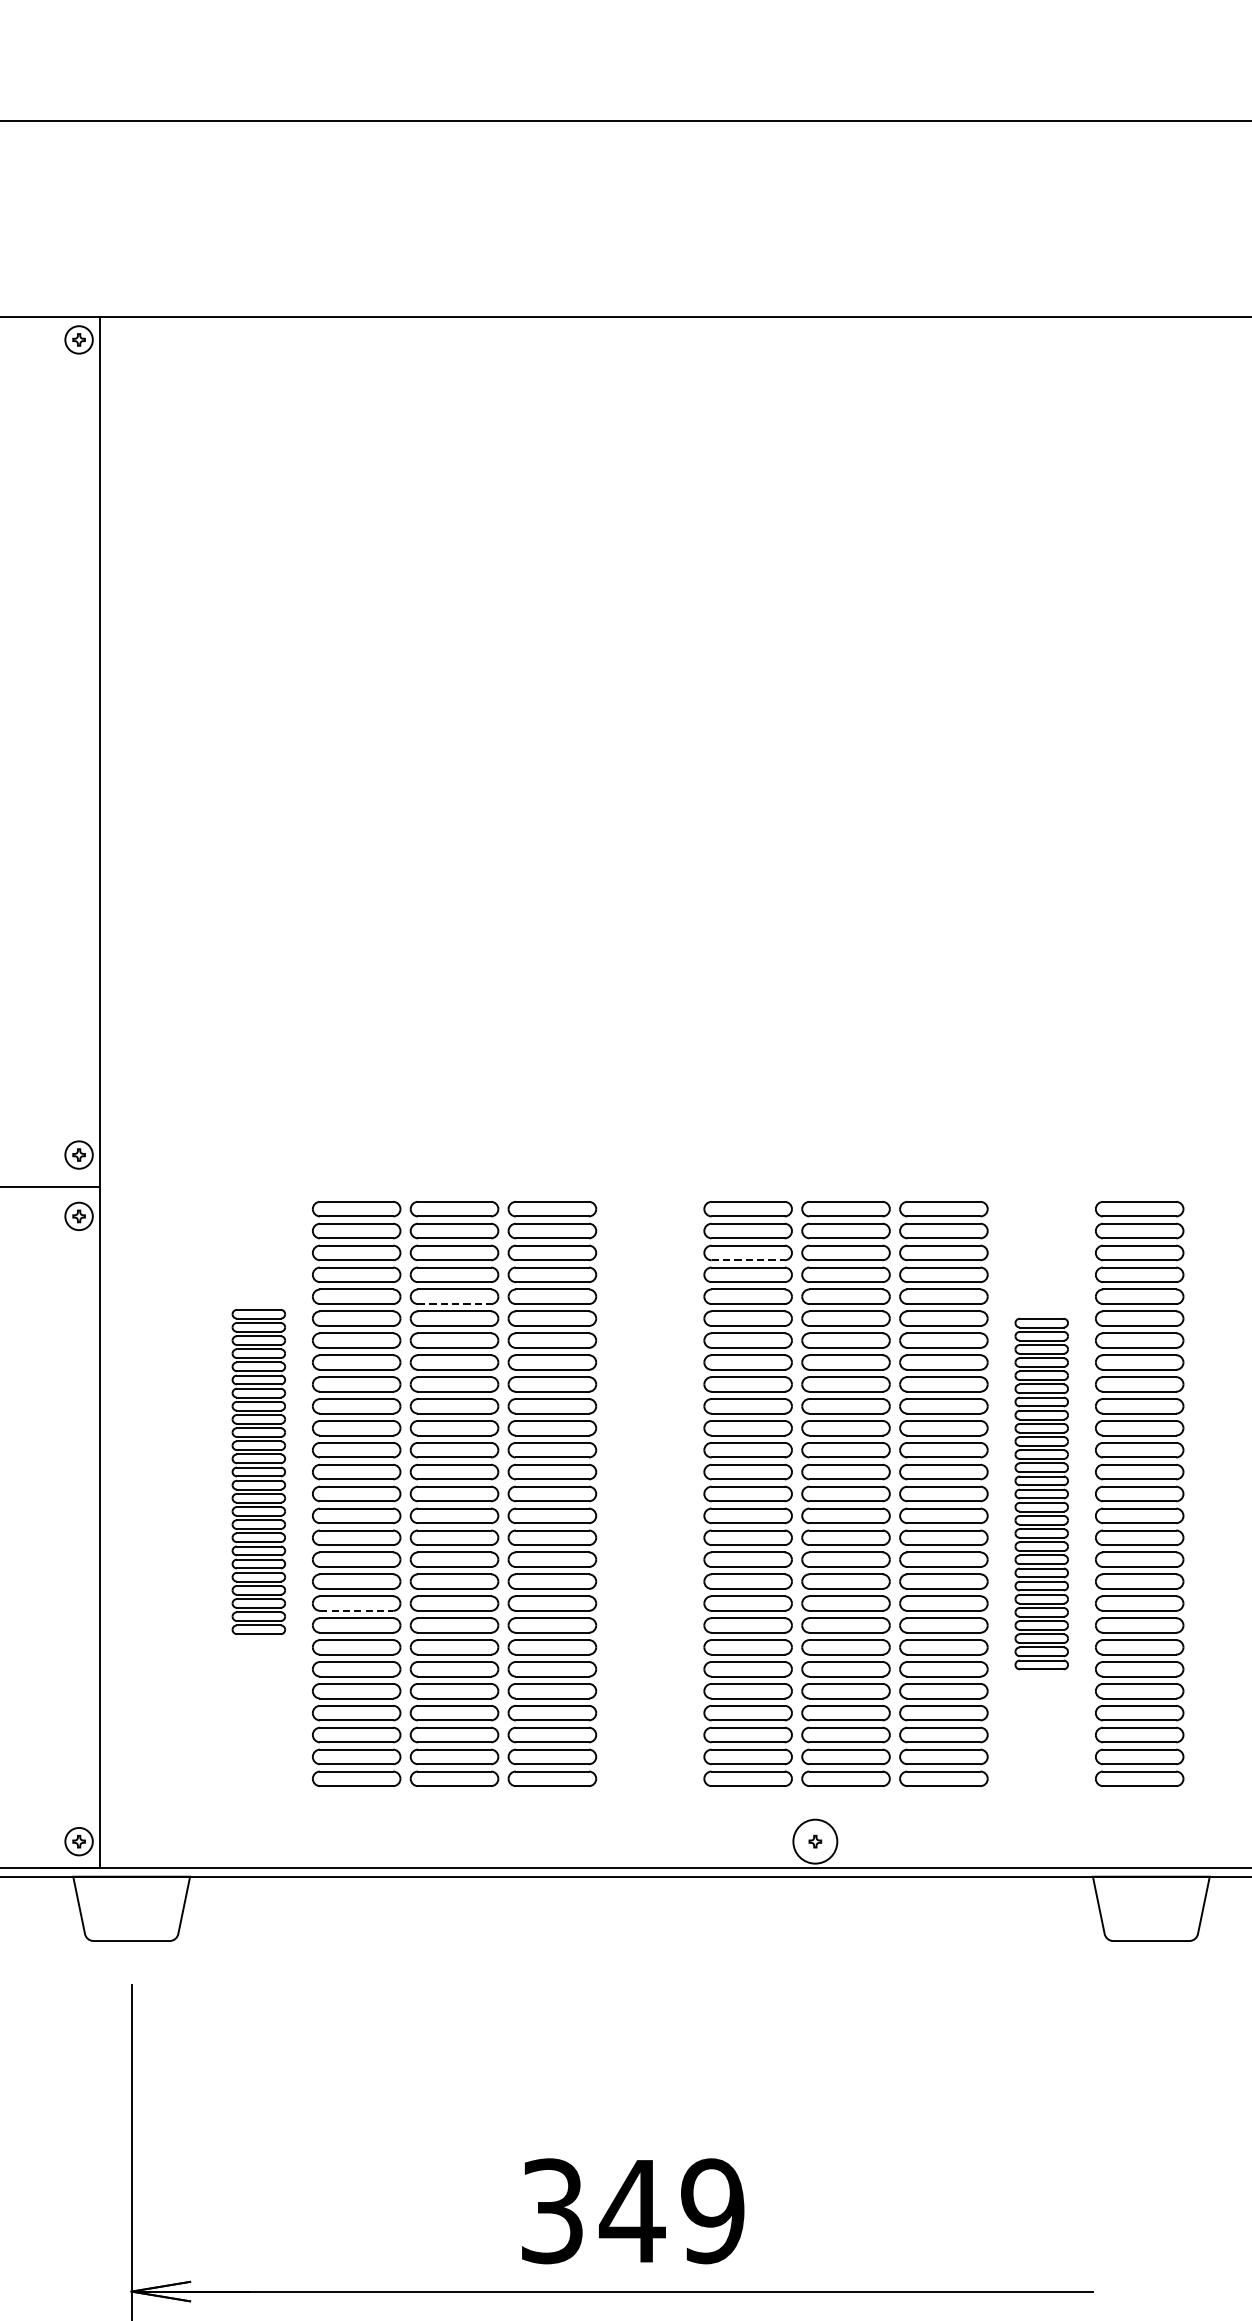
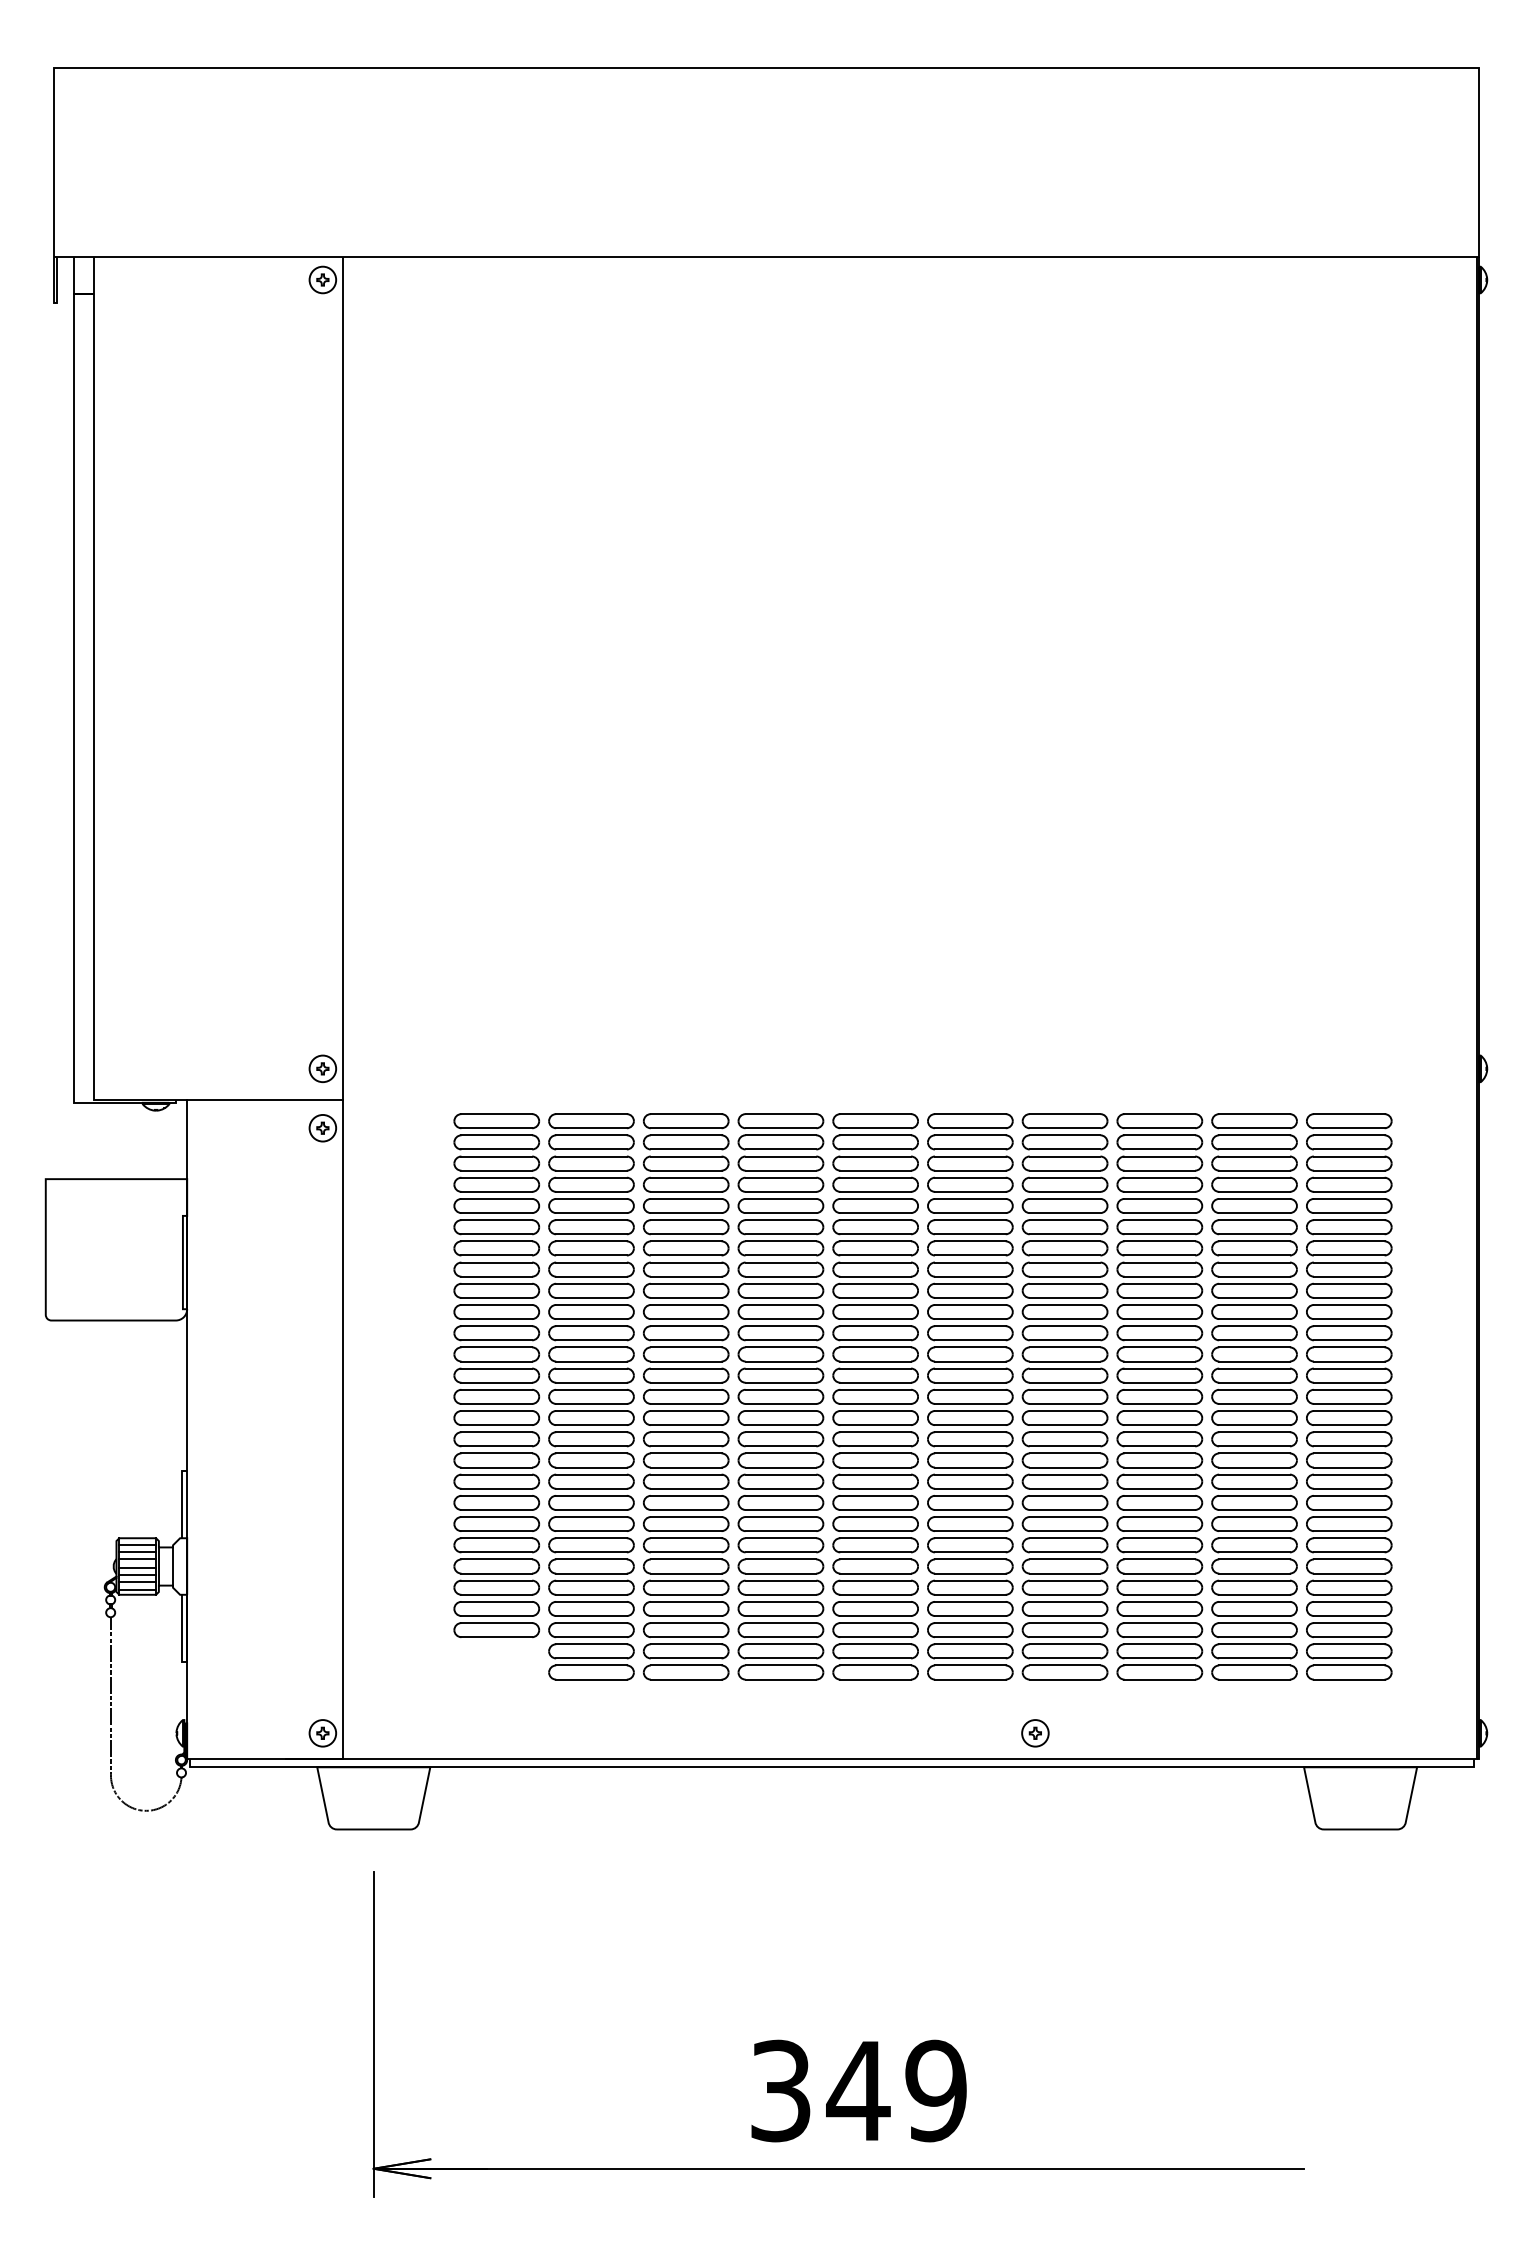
line: (748, 1260) -> (970, 1170), dashed -> solid
line: (454, 1304) -> (686, 1213), dashed -> solid
part: (258, 1471) -> (496, 1375), size x1.67
part: (650, 1493) -> (875, 1396), added
part: (1041, 1493) -> (1254, 1396), size x1.67
line: (357, 1610) -> (592, 1509), dashed -> solid
circle: (815, 1841) -> (1035, 1733), size x0.62

